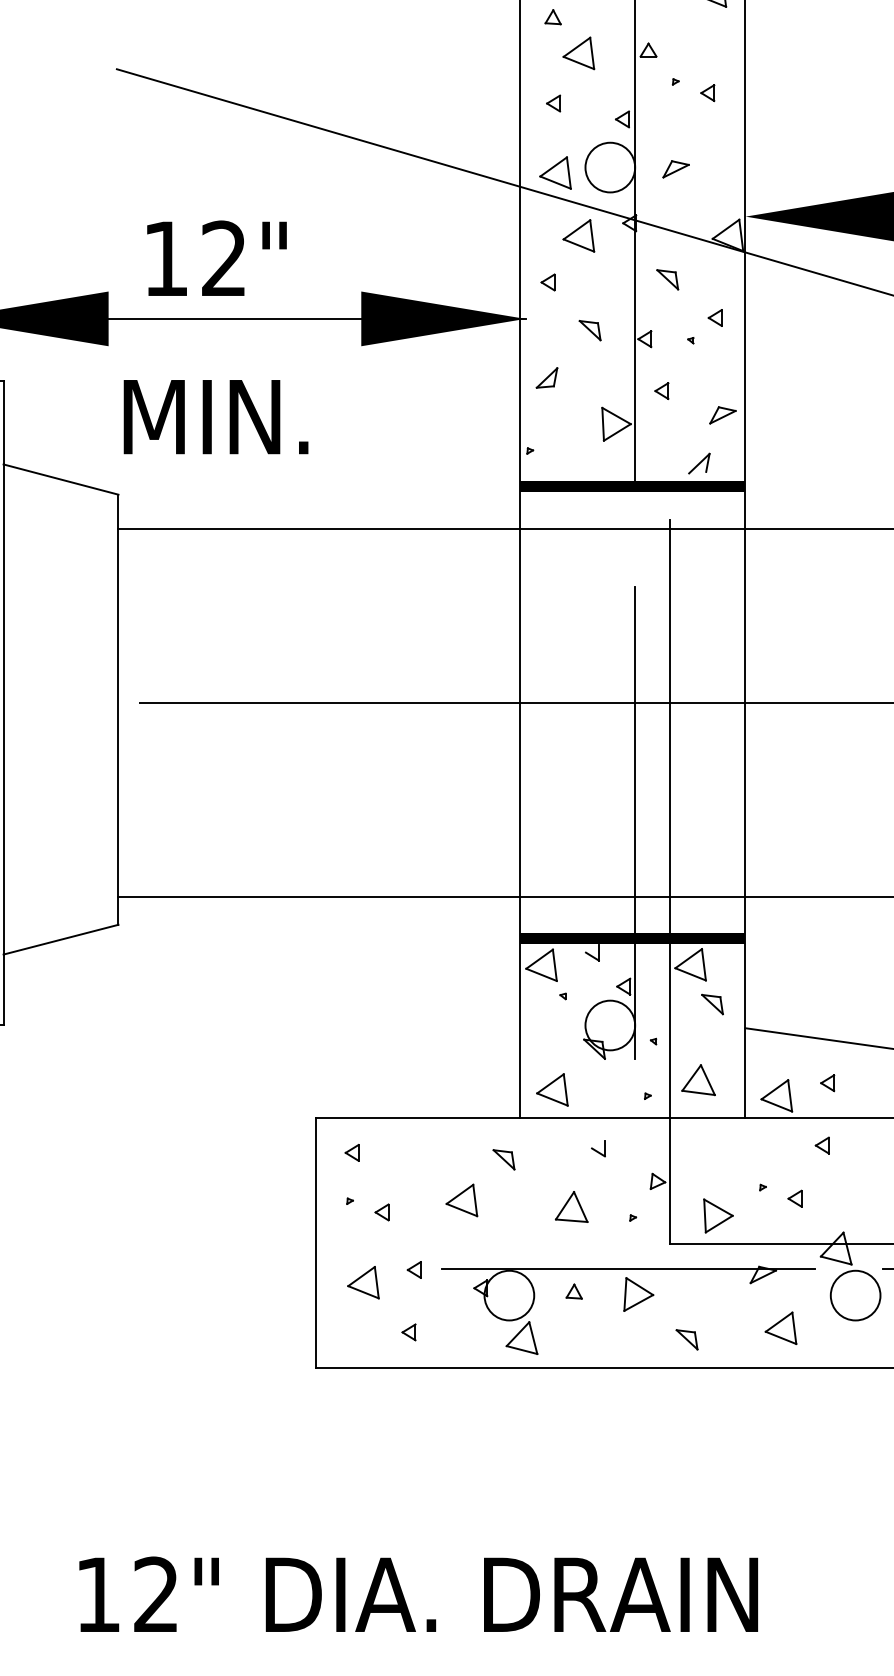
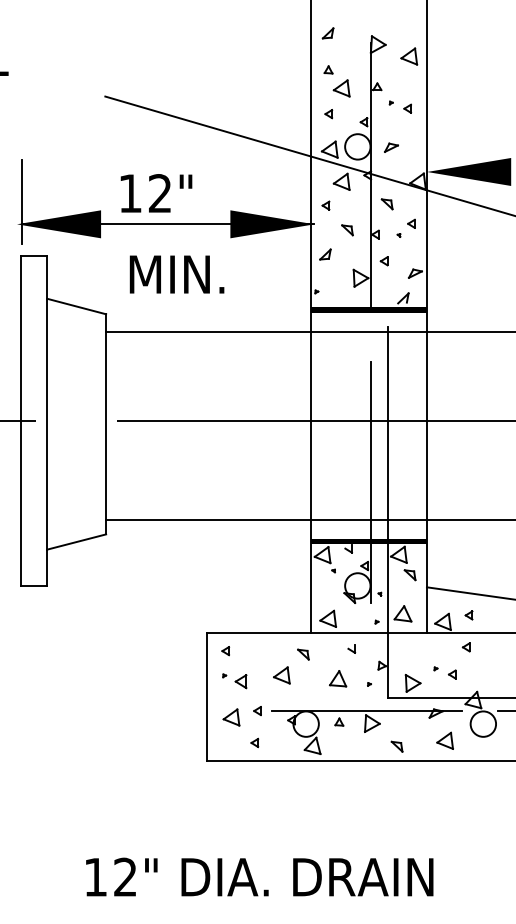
text: (214, 416) -> (176, 274), moved
part: (381, 1212) -> (240, 681), size x1.6

